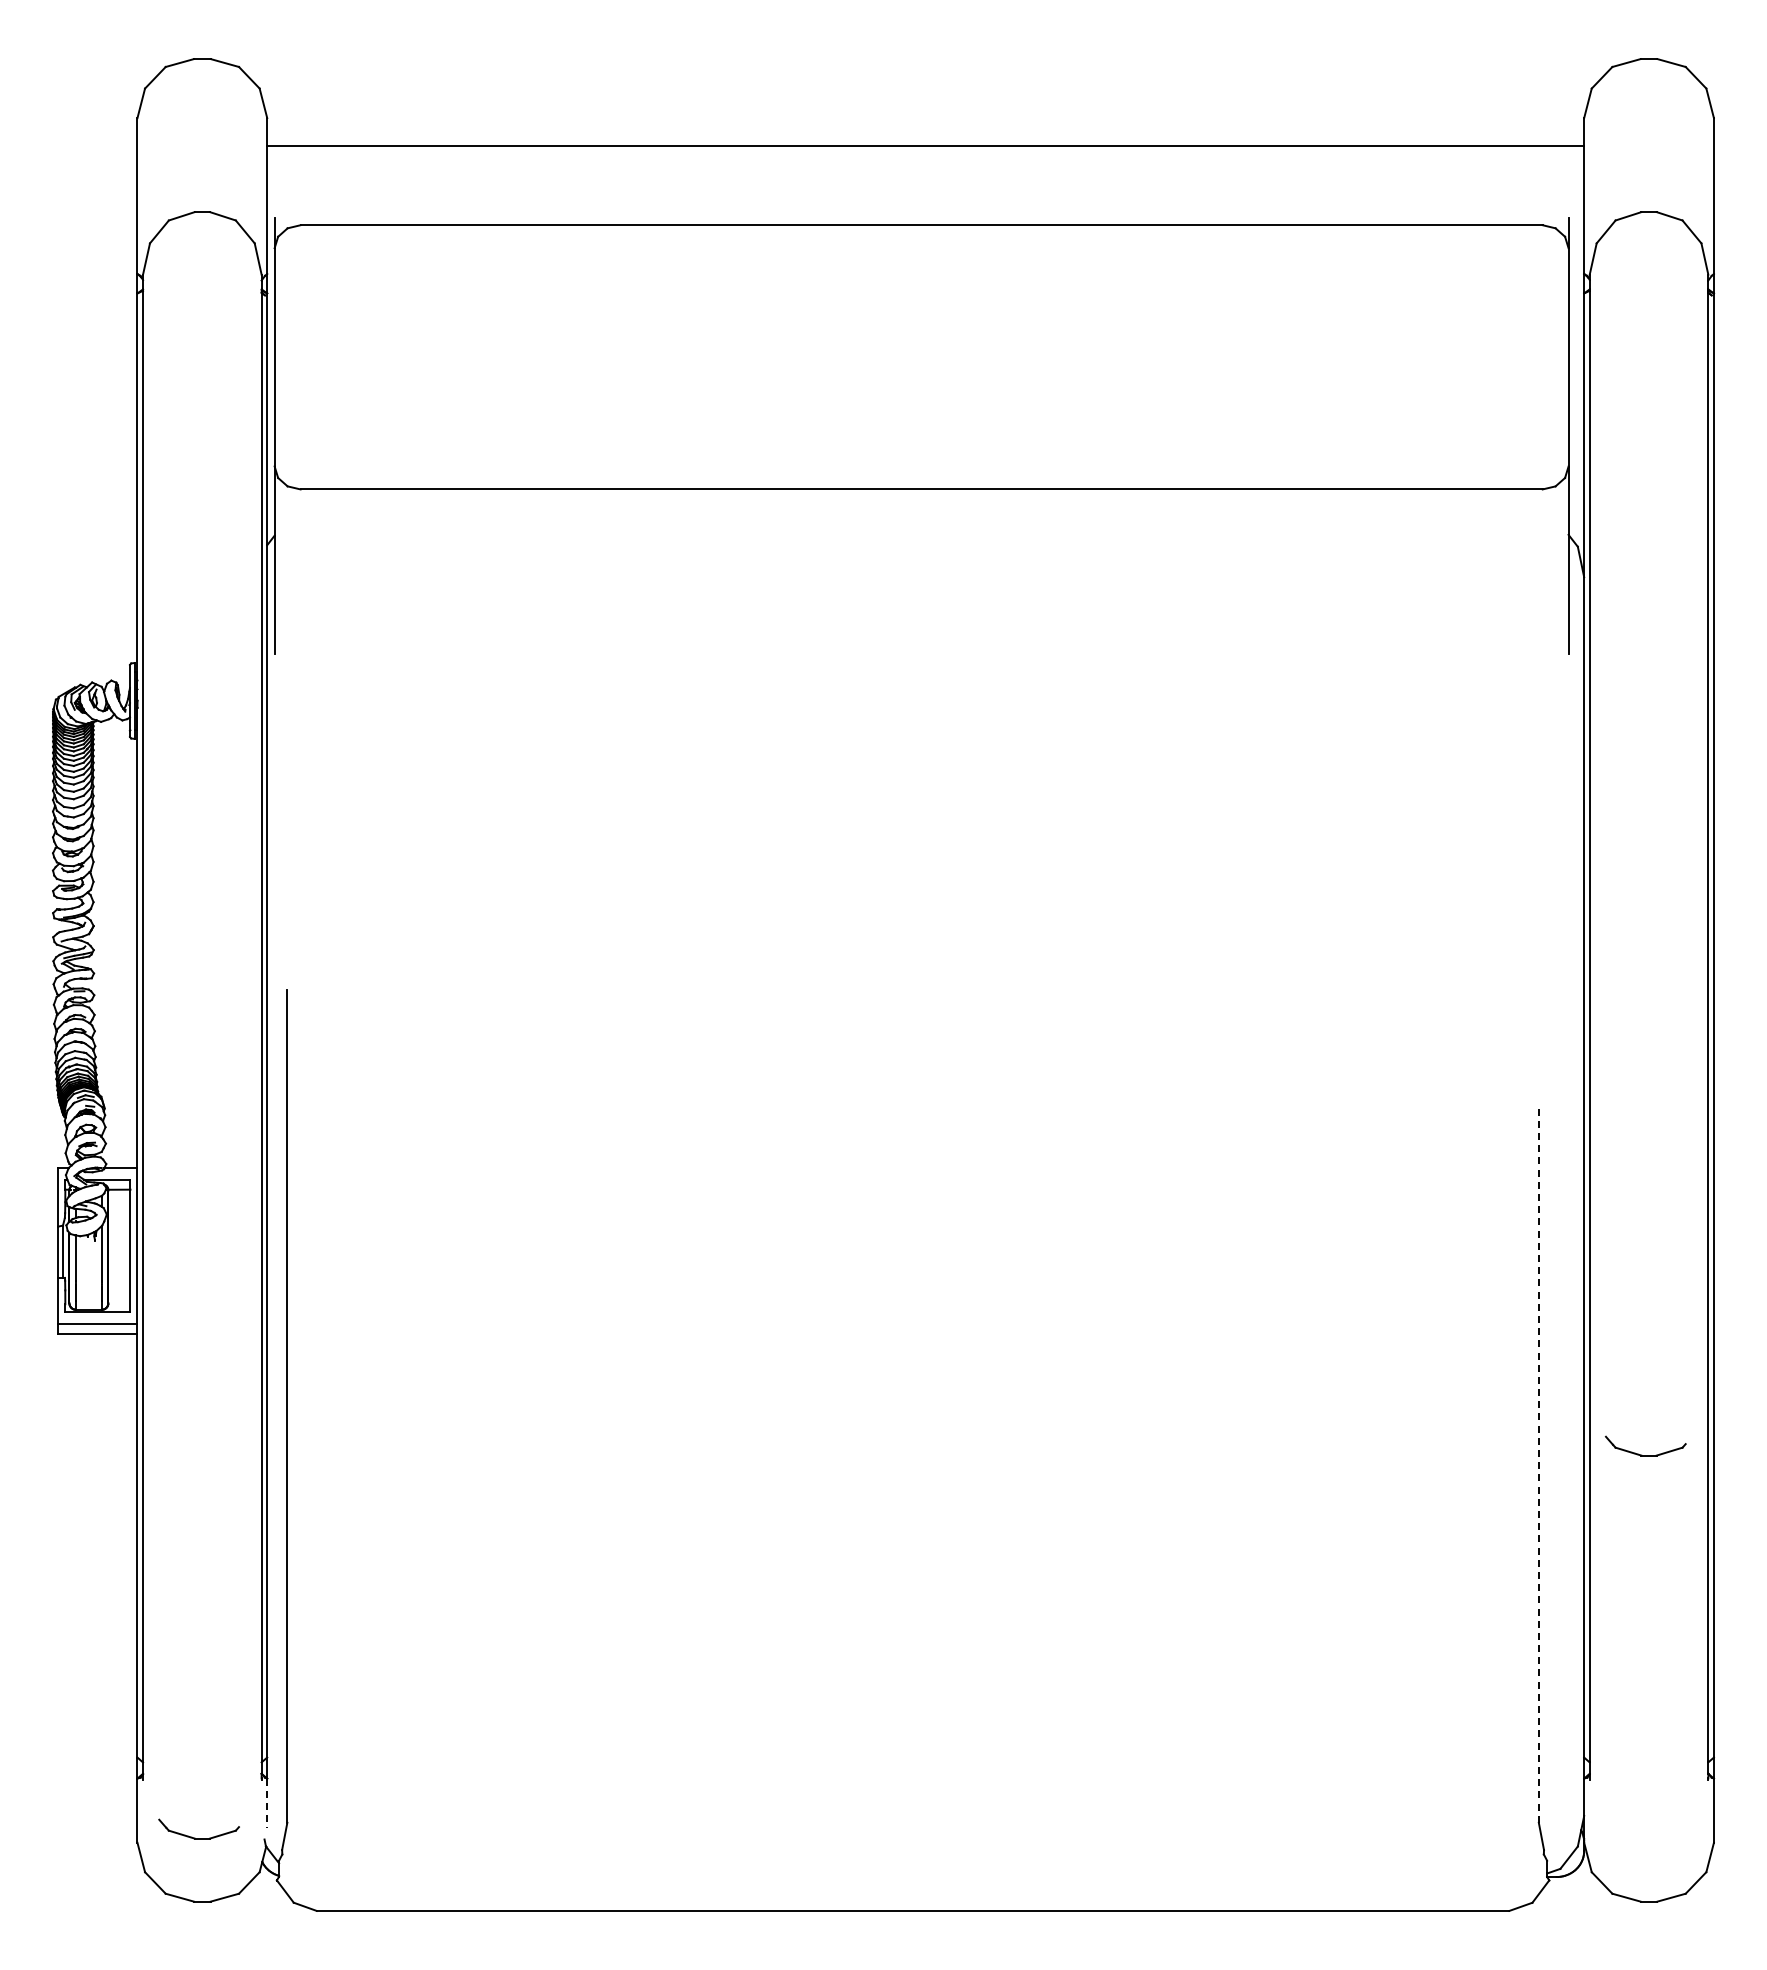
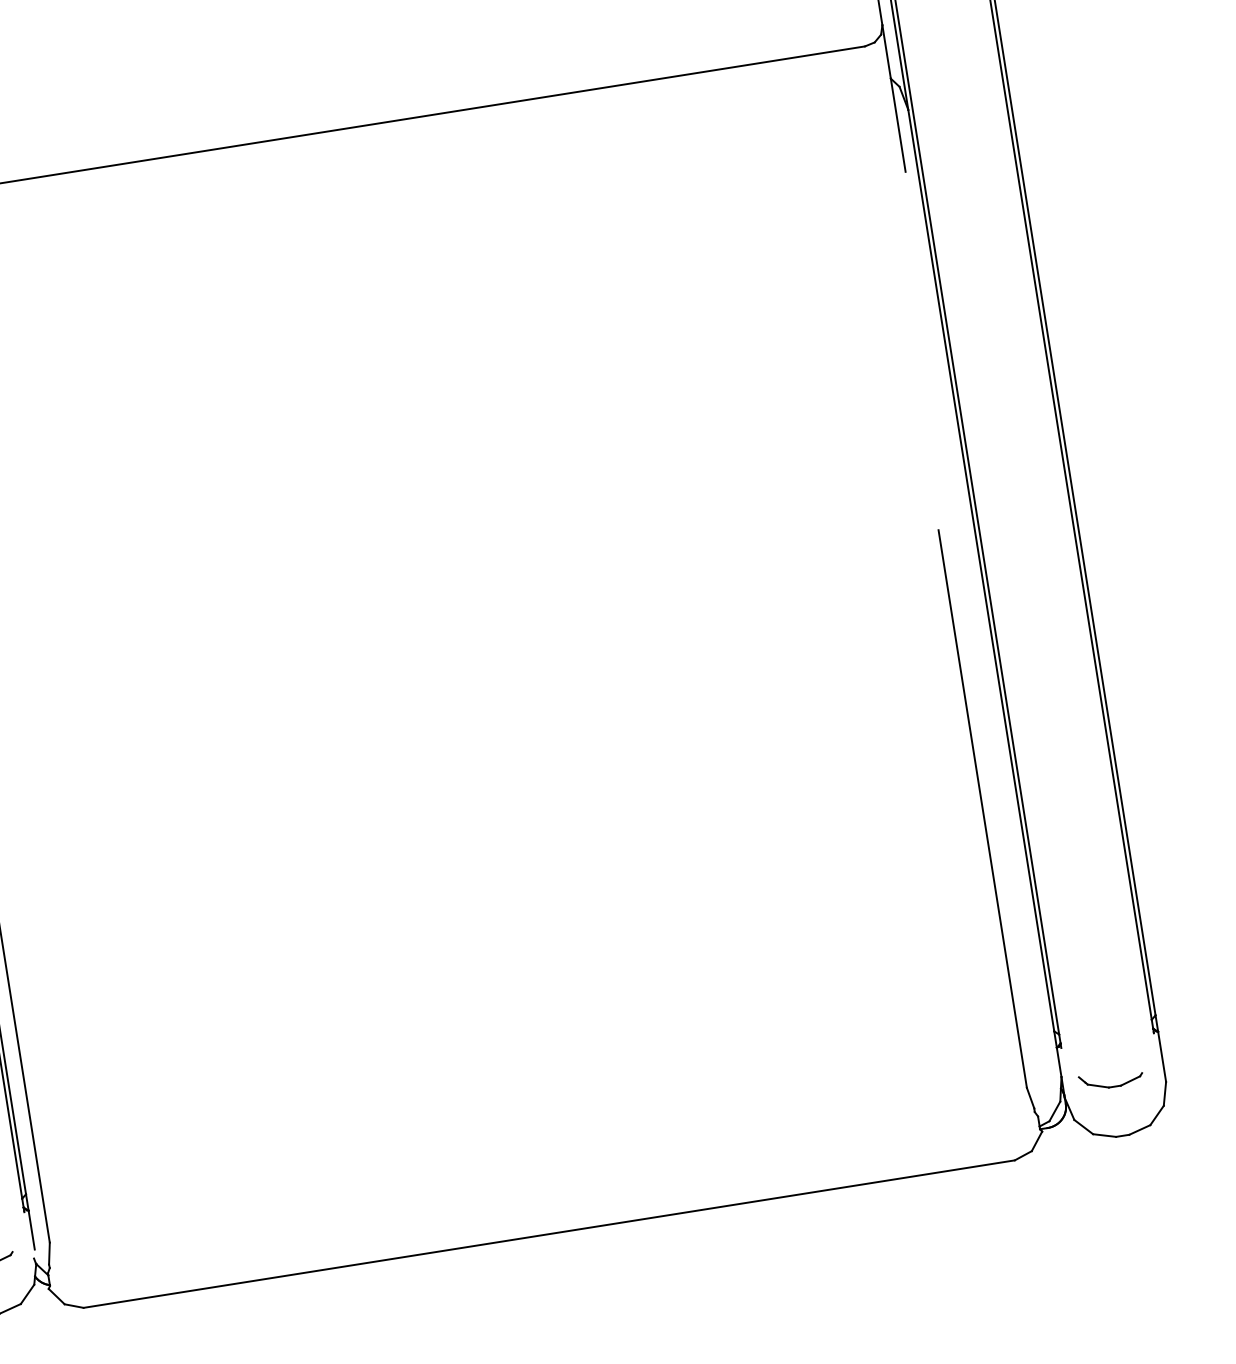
part: (1641, 1454) -> (1108, 1086), moved
line: (1538, 1465) -> (982, 809), dashed -> solid
line: (267, 1803) -> (31, 1230), dashed -> solid

